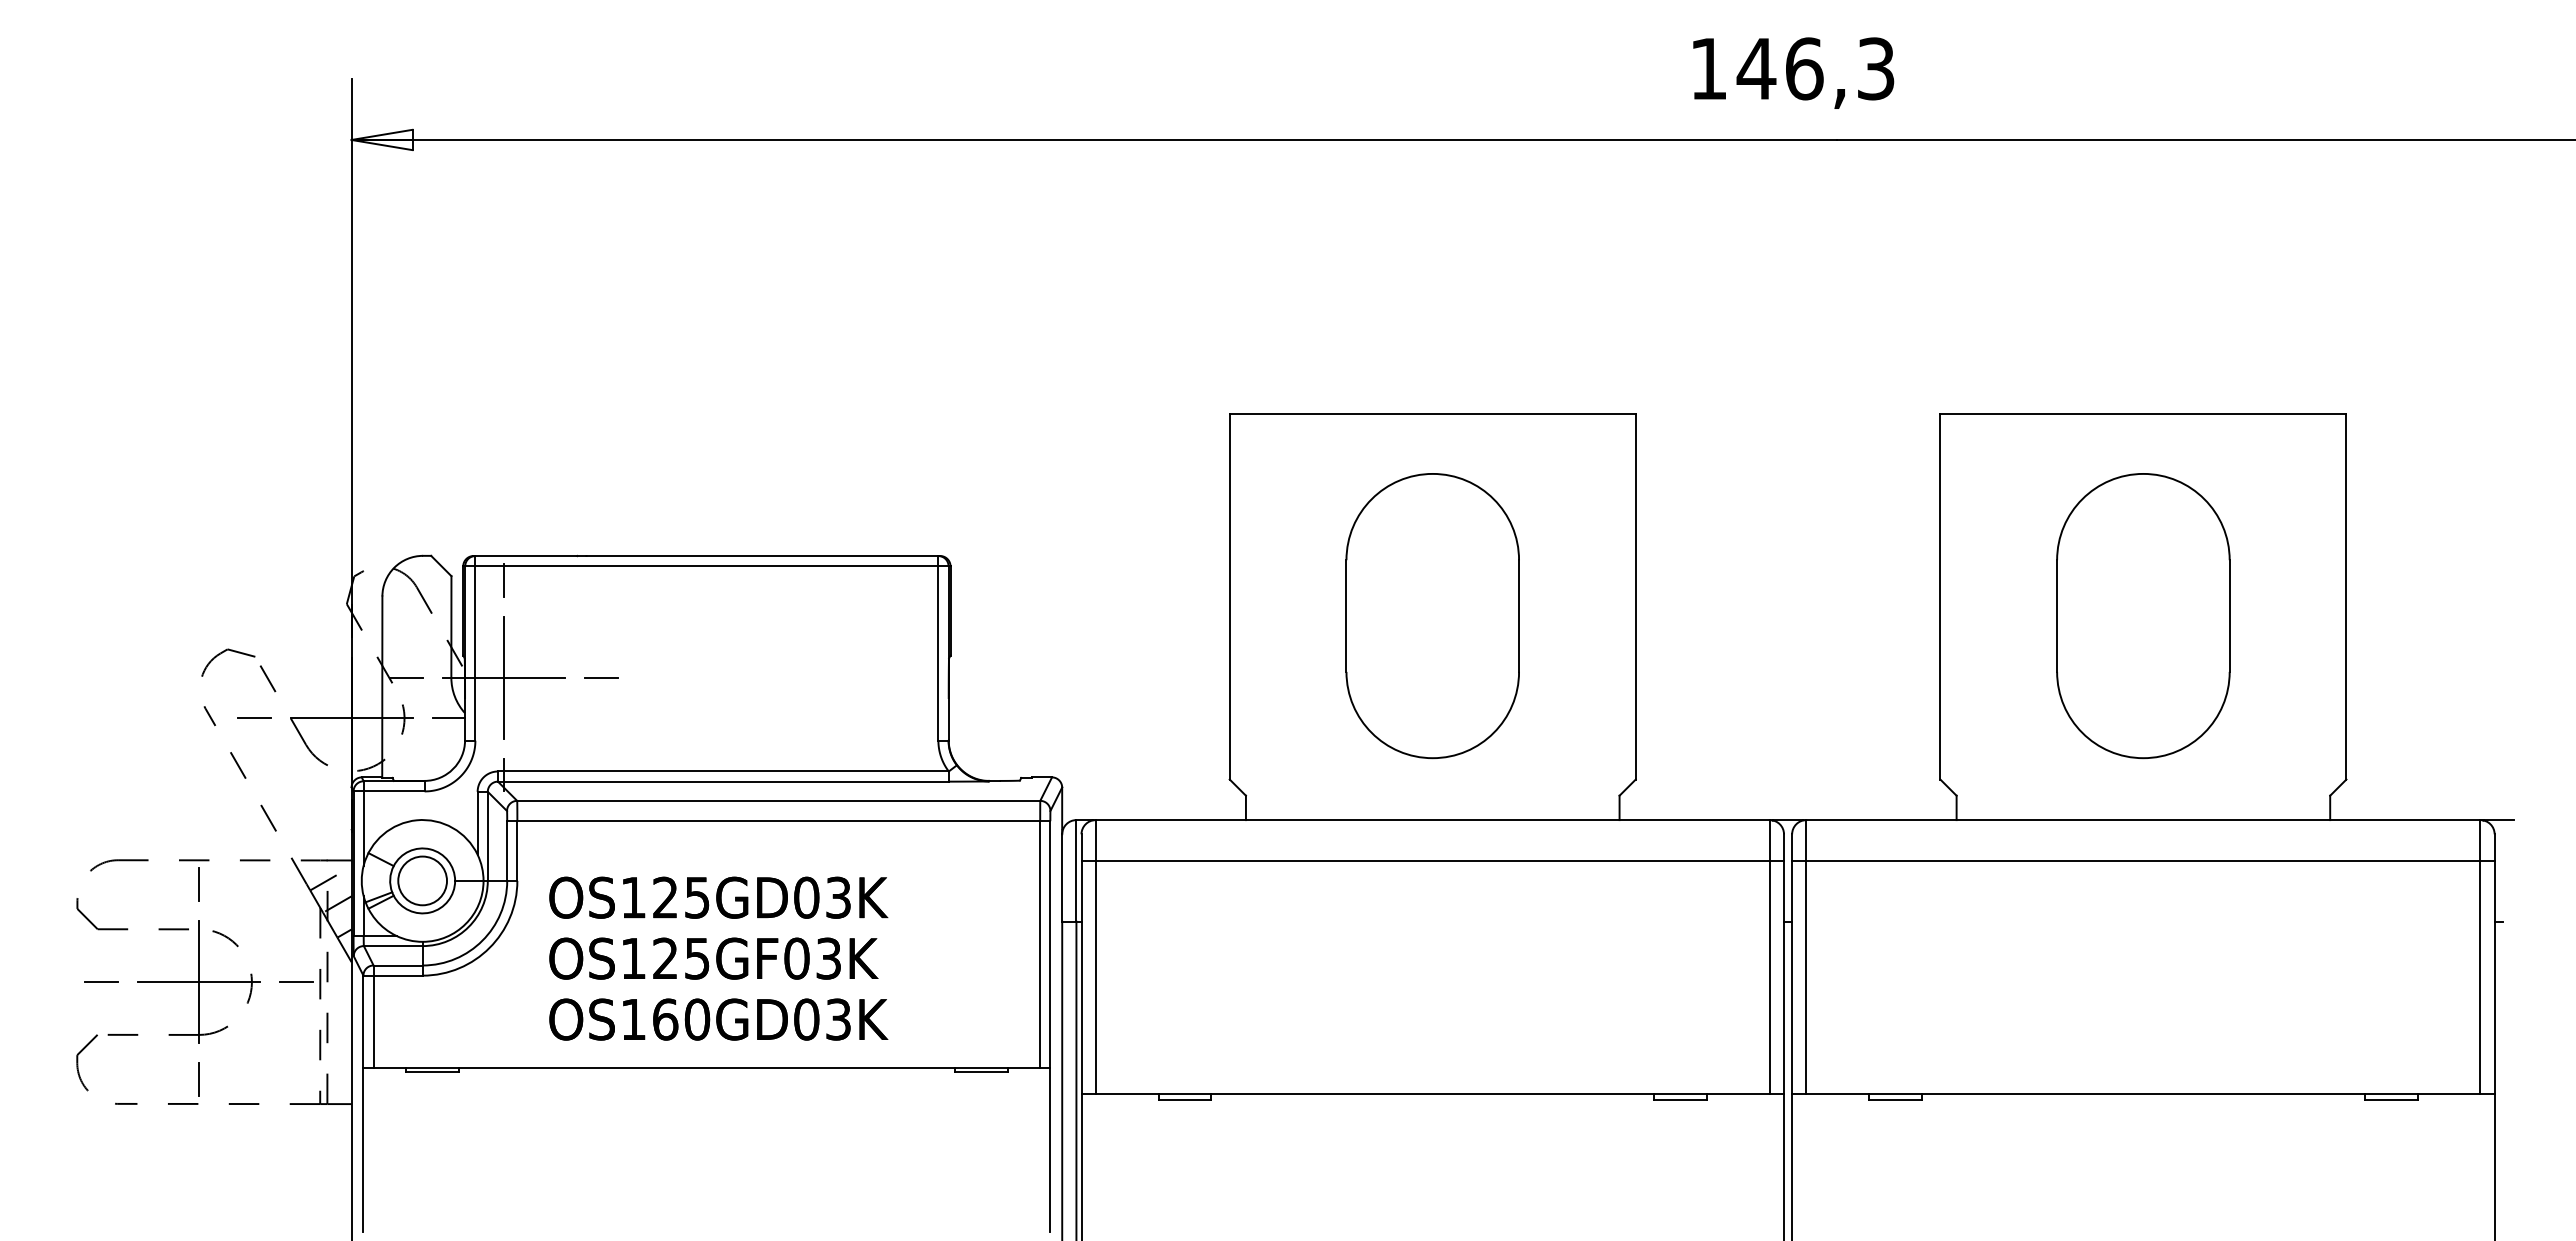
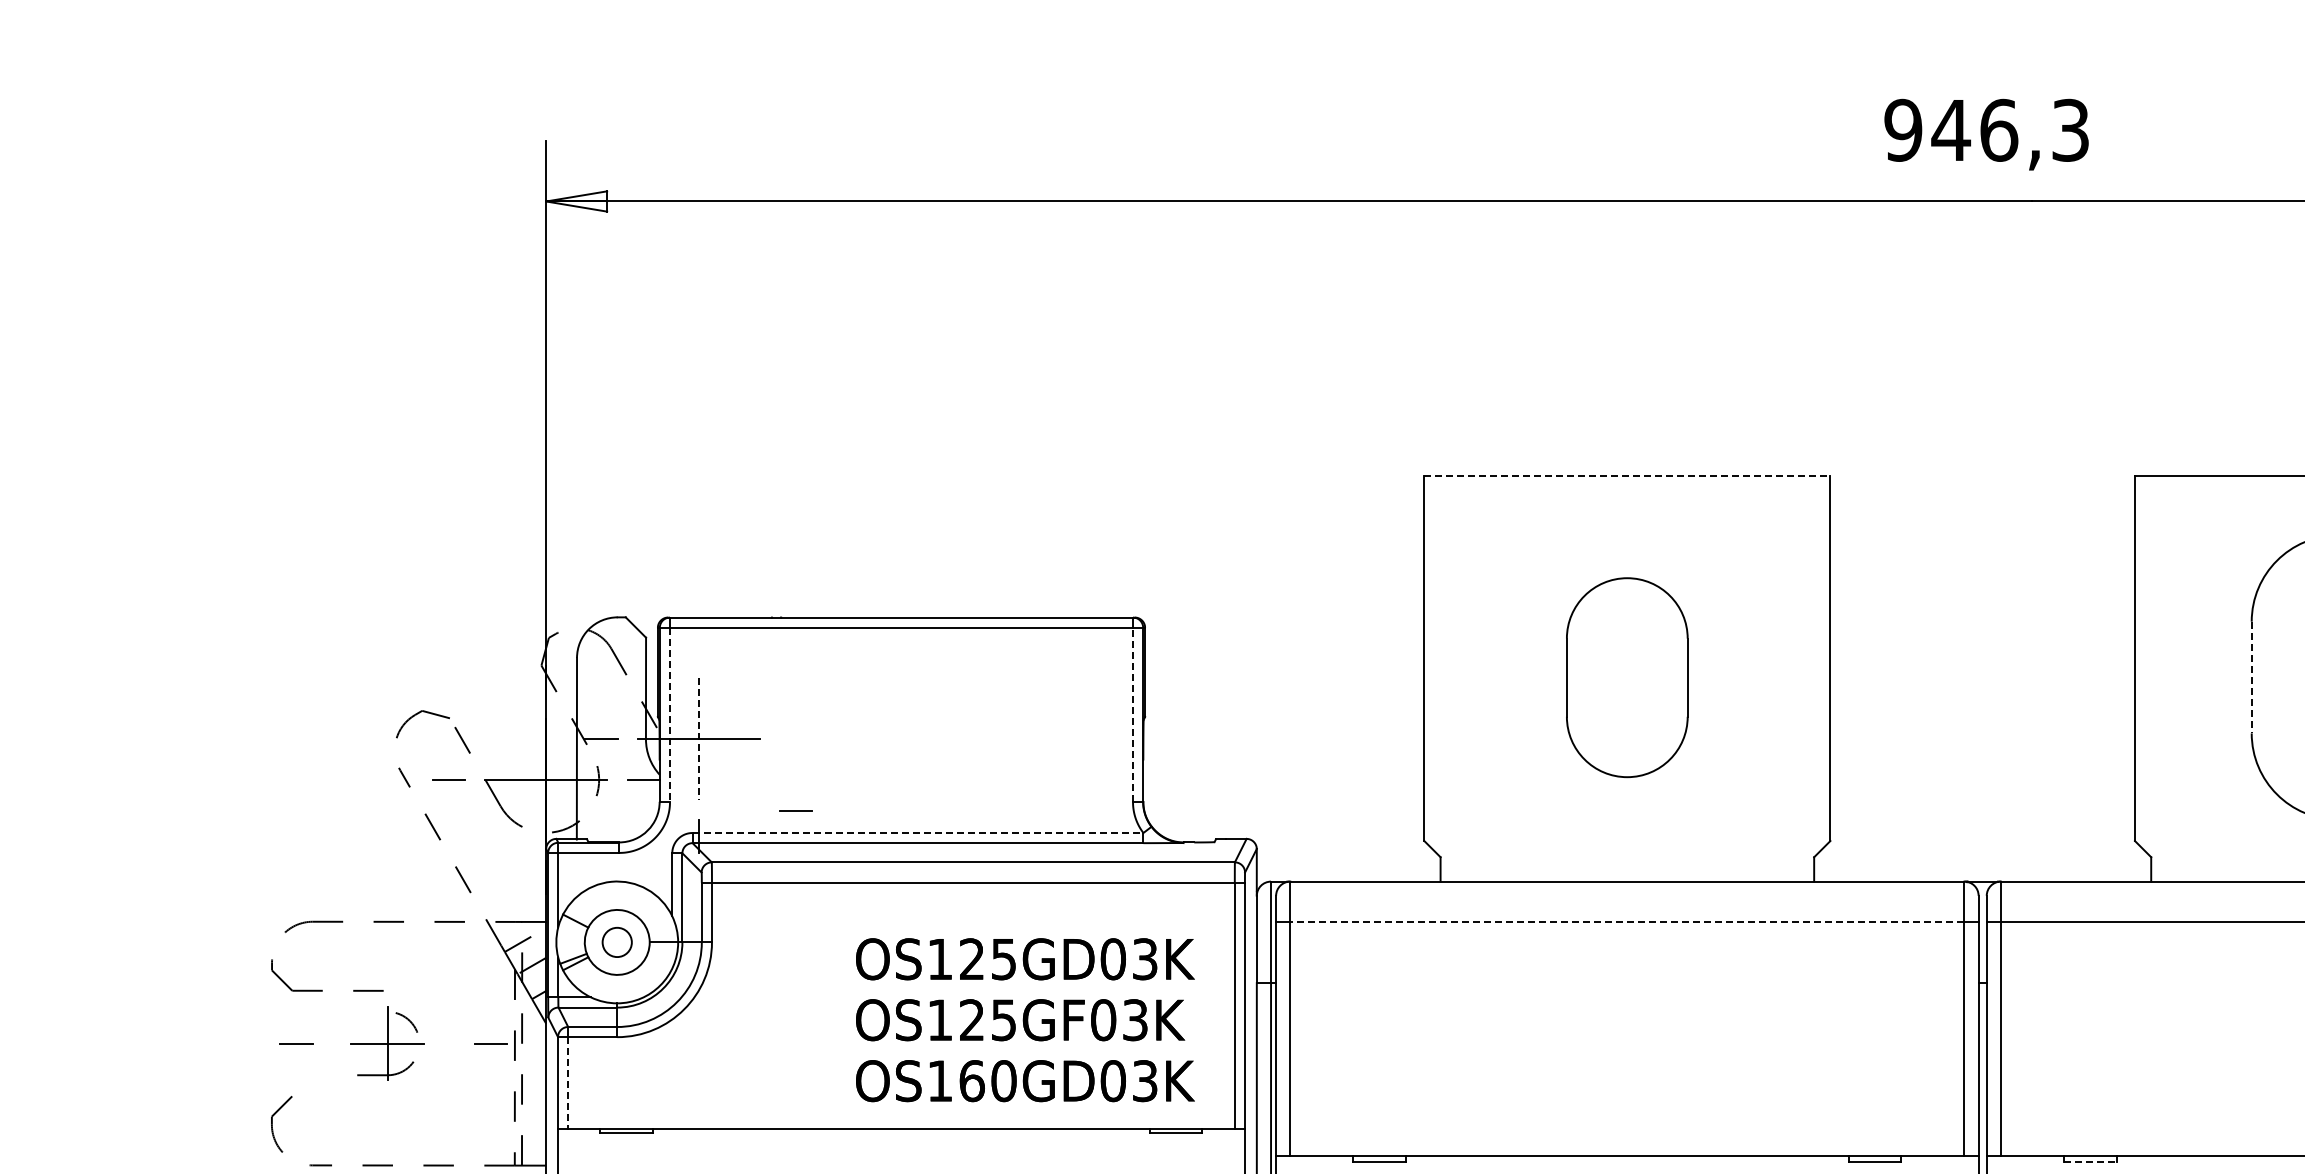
text: (1708, 68) -> (1903, 130), 146,3 -> 946,3
line: (1433, 414) -> (1628, 476), solid -> dashed
line: (504, 580) -> (699, 642), removed
part: (1432, 616) -> (1627, 678), size x0.7
line: (2057, 616) -> (2252, 678), solid -> dashed
line: (938, 652) -> (1133, 714), solid -> dashed
line: (475, 653) -> (670, 715), solid -> dashed
line: (504, 677) -> (699, 739), solid -> dashed
line: (601, 677) -> (796, 811), moved
line: (723, 771) -> (918, 833), solid -> dashed
line: (1432, 860) -> (1627, 922), solid -> dashed
circle: (422, 880) -> (617, 942), size x0.6
line: (199, 884) -> (394, 946), removed
text: (718, 958) -> (1025, 1020), moved
part: (183, 981) -> (378, 1043), size x0.6
line: (373, 1022) -> (568, 1084), solid -> dashed
line: (199, 1079) -> (394, 1141), removed
line: (1896, 1100) -> (2091, 1162), solid -> dashed

